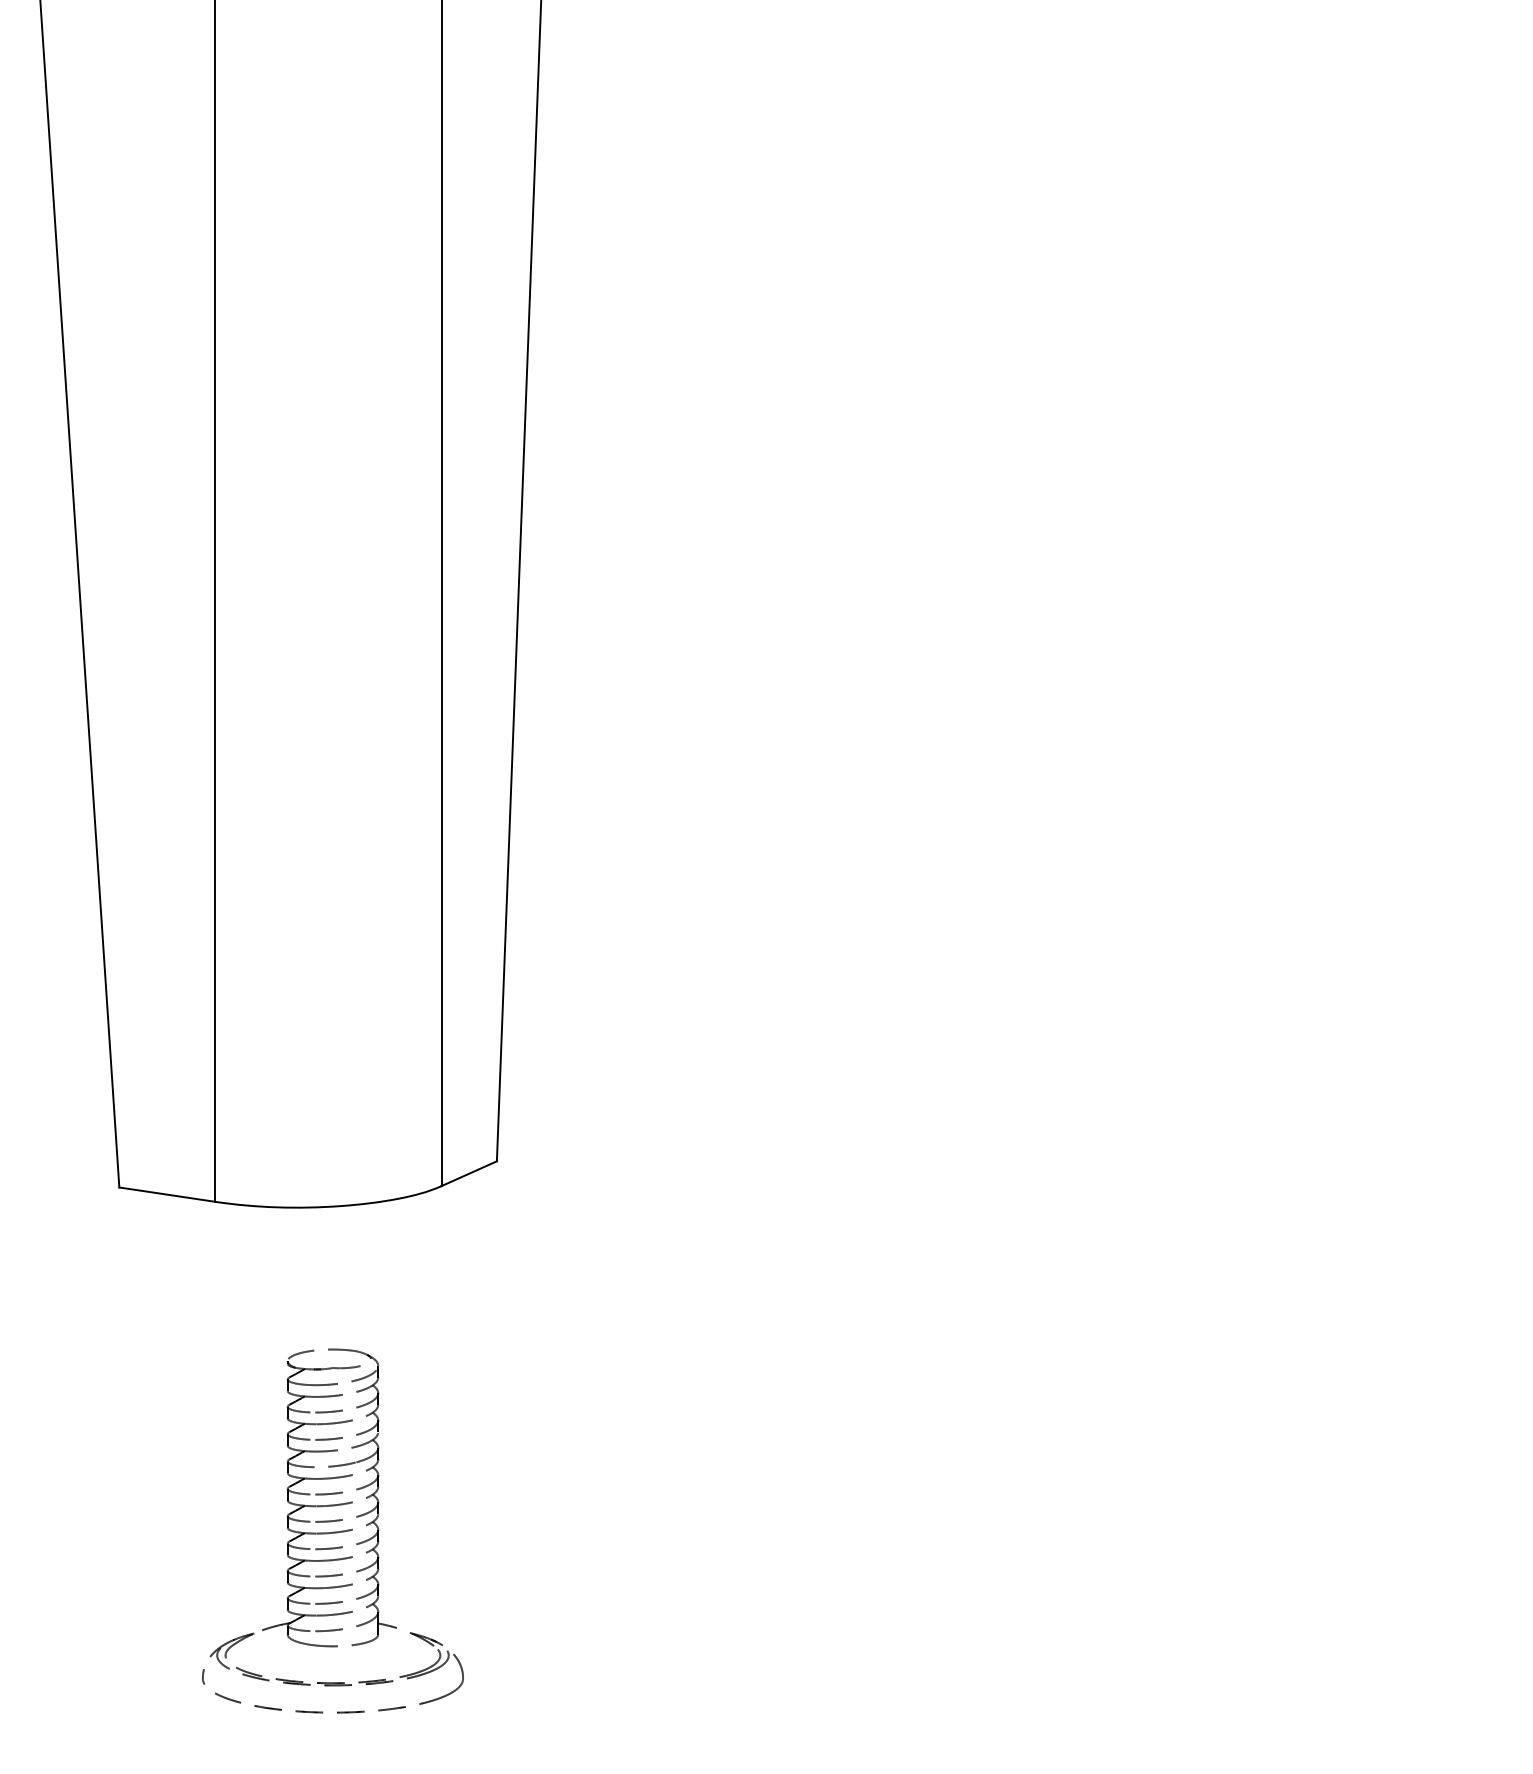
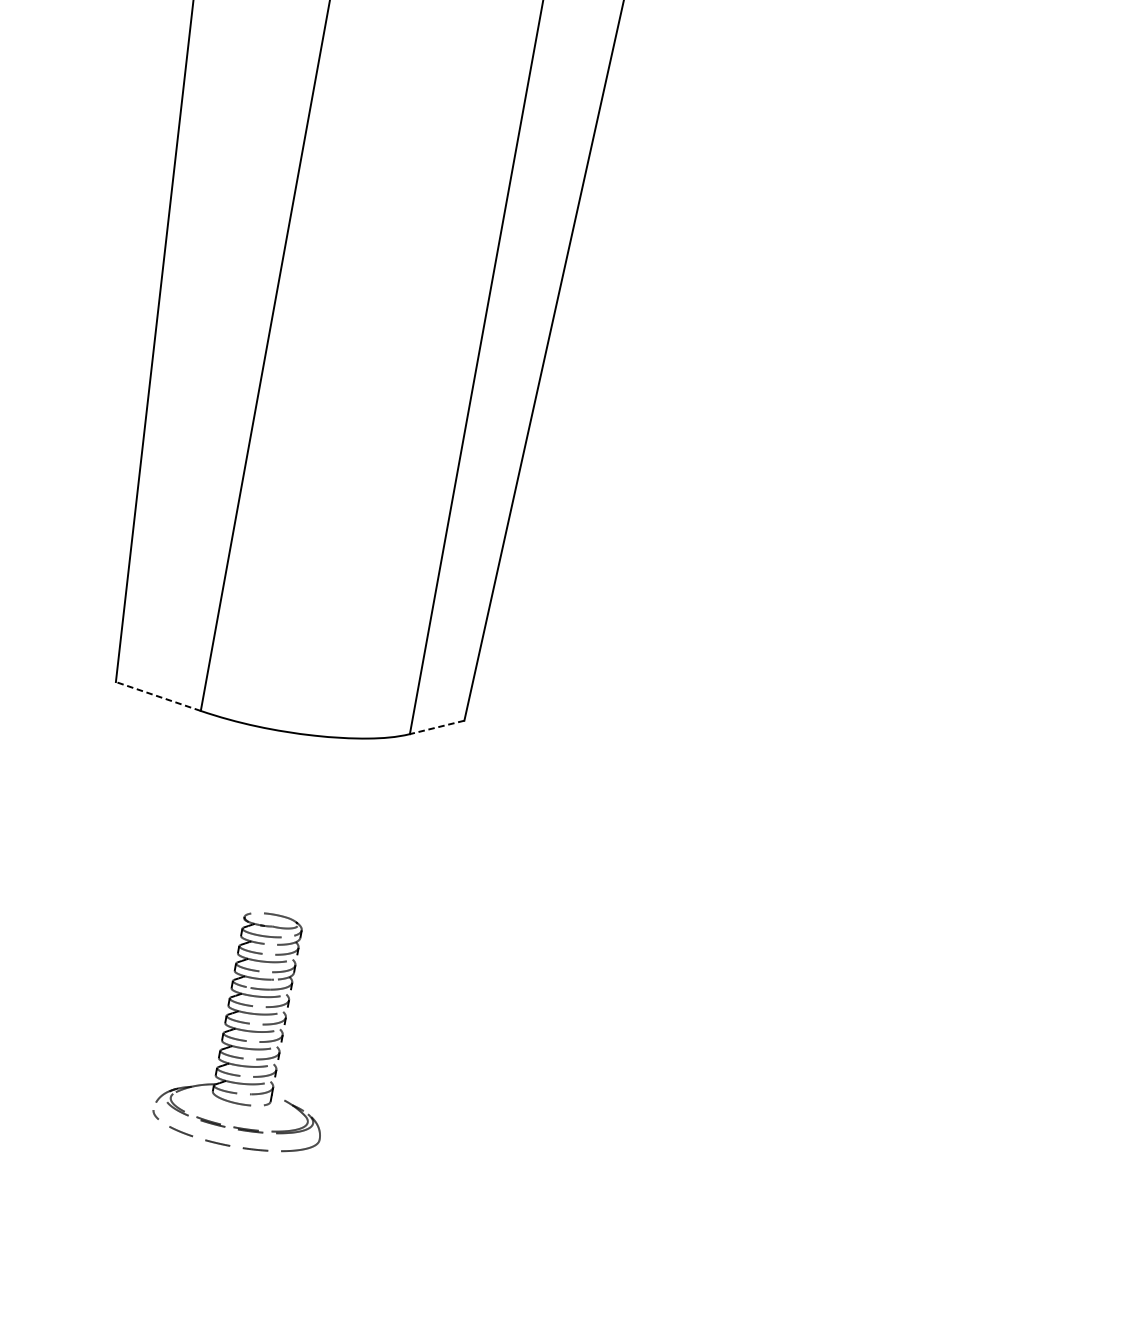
line: (468, 1173) -> (436, 727), solid -> dashed
line: (166, 1194) -> (157, 696), solid -> dashed
part: (332, 1530) -> (253, 1029), size x0.7

